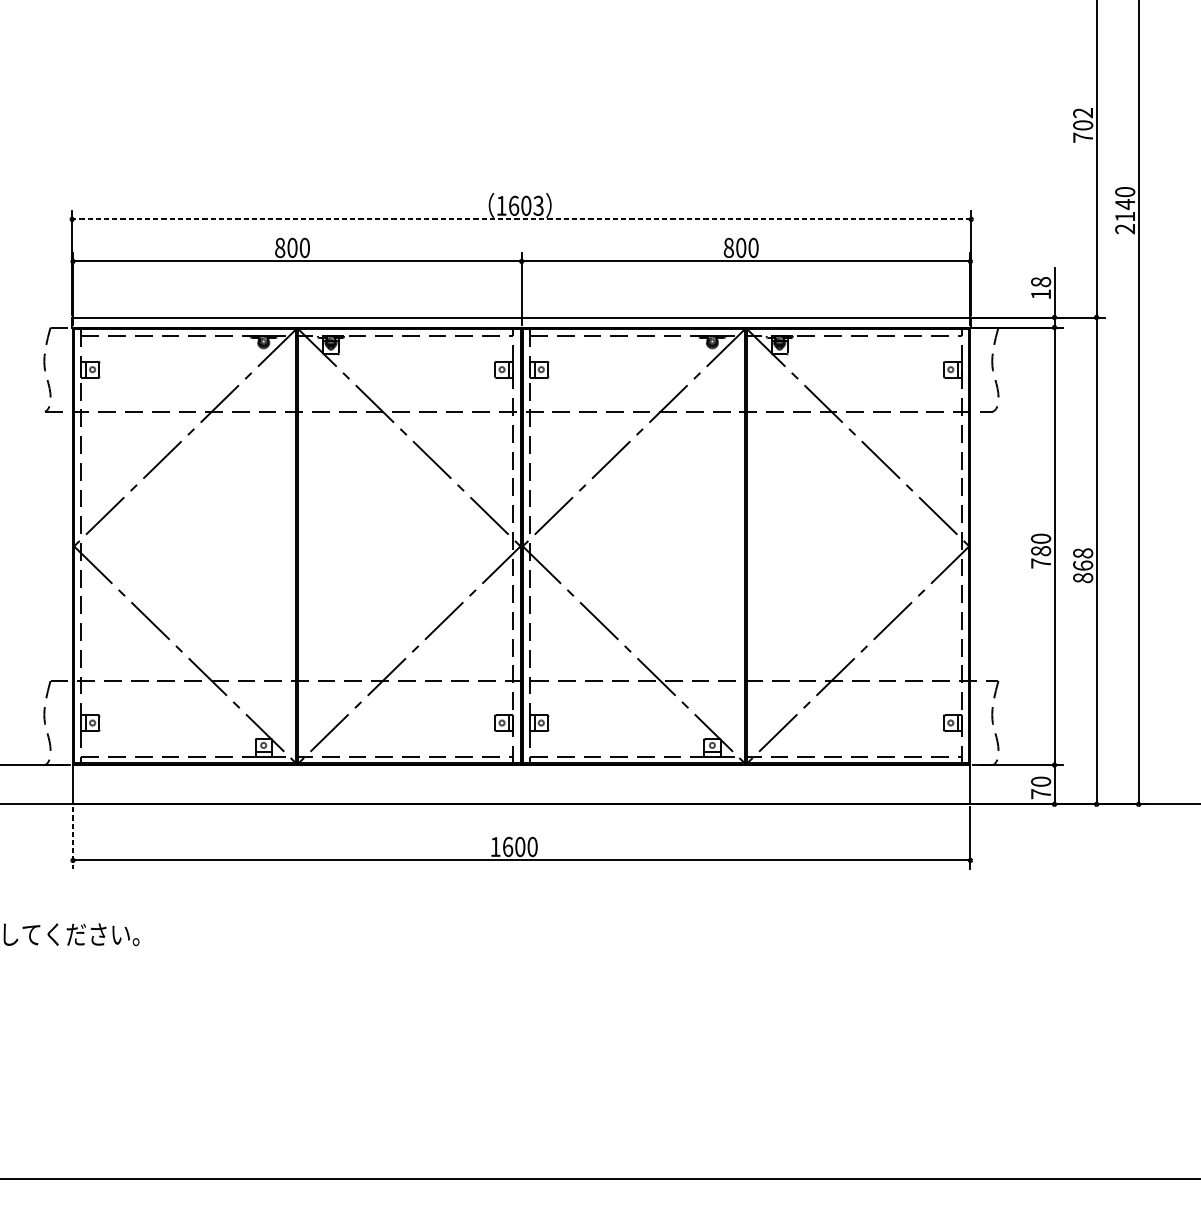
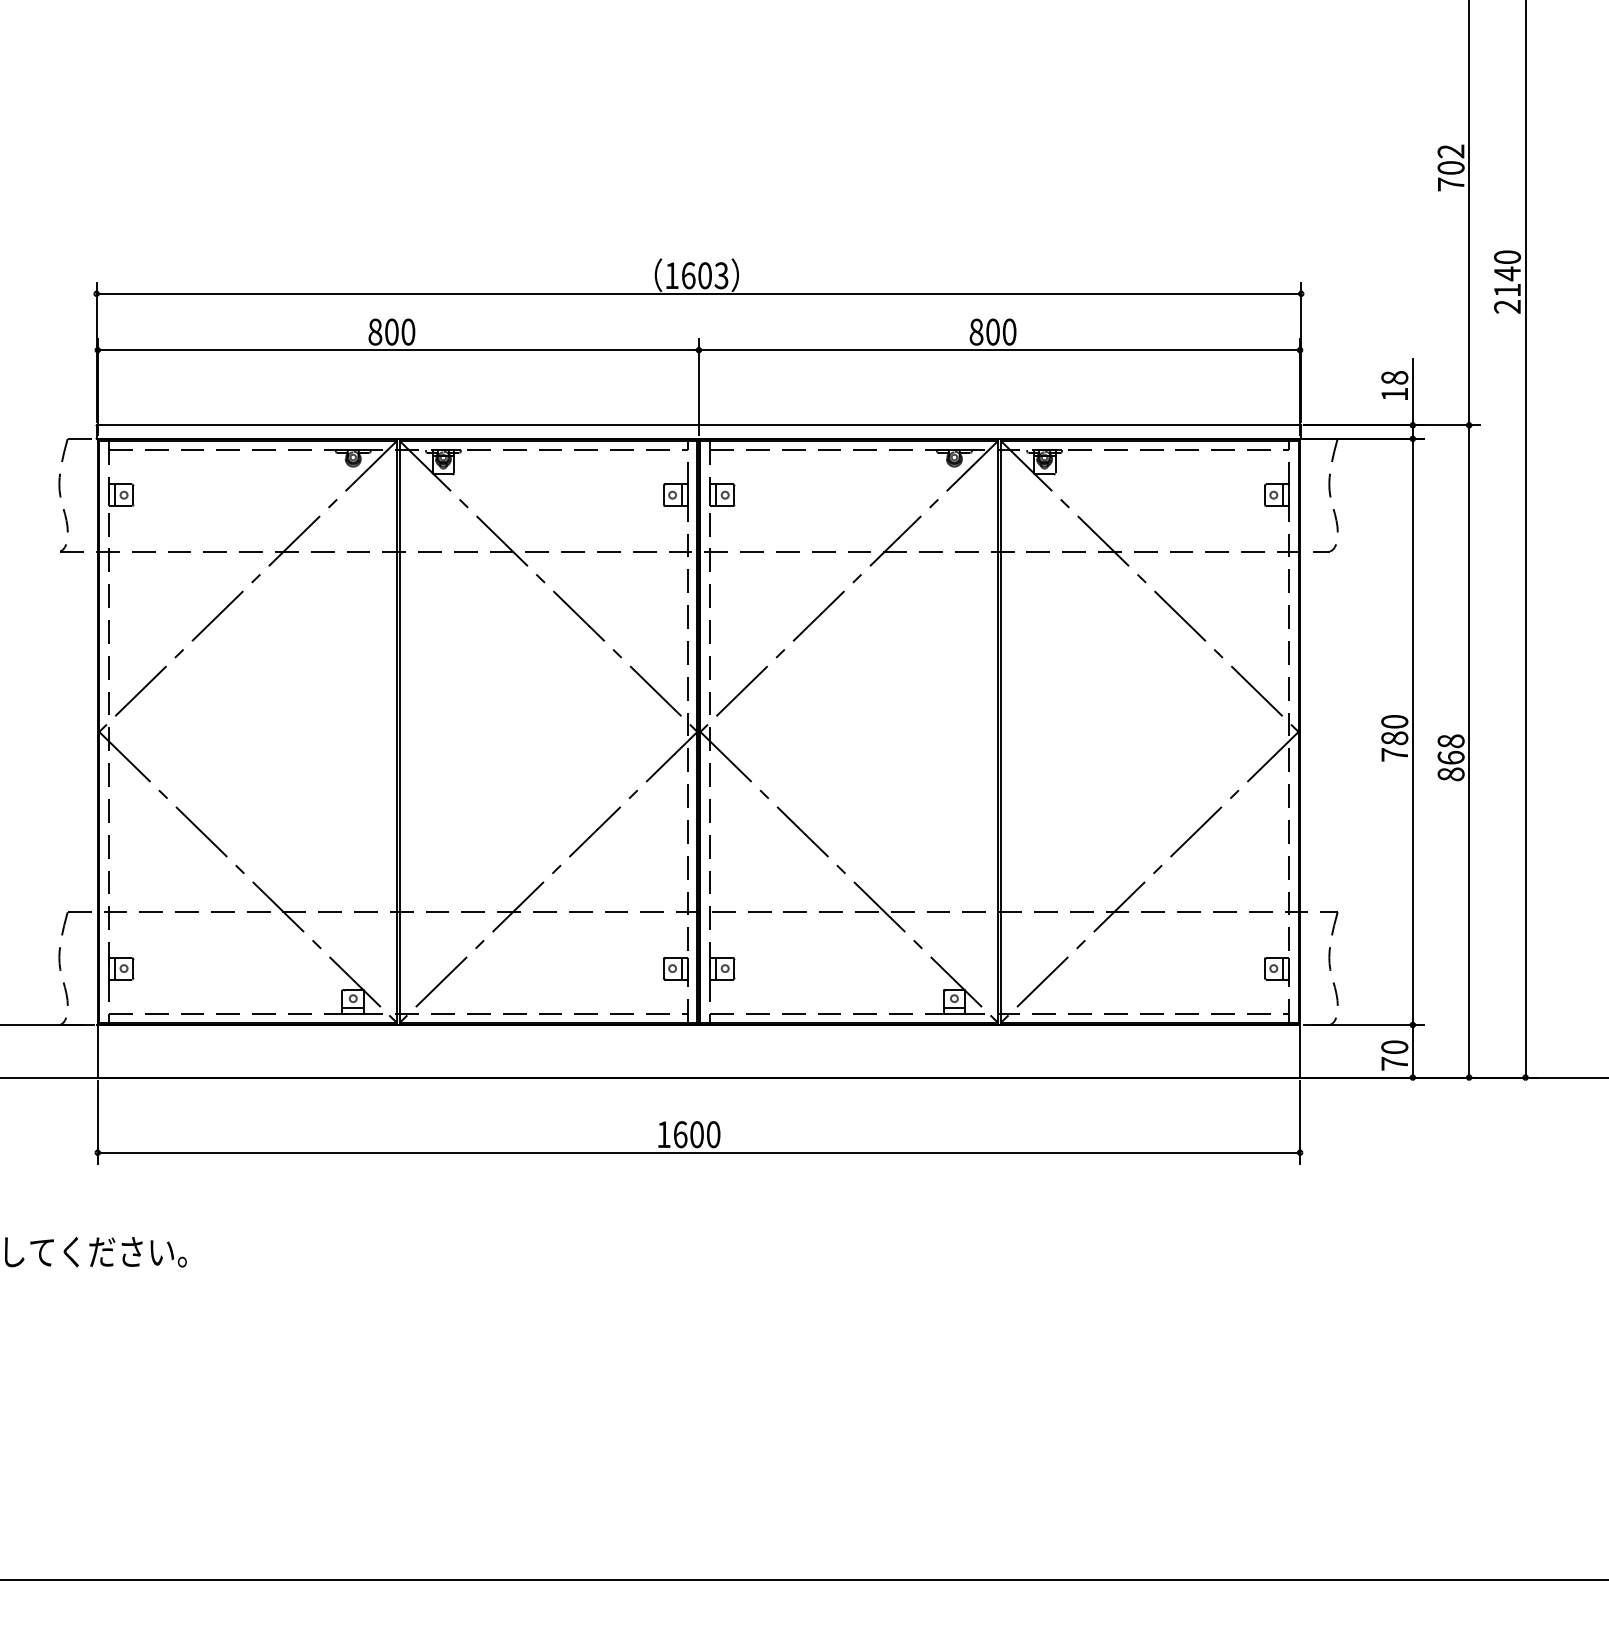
line: (521, 219) -> (698, 293), dashed -> solid
line: (72, 838) -> (97, 1123), dashed -> solid

